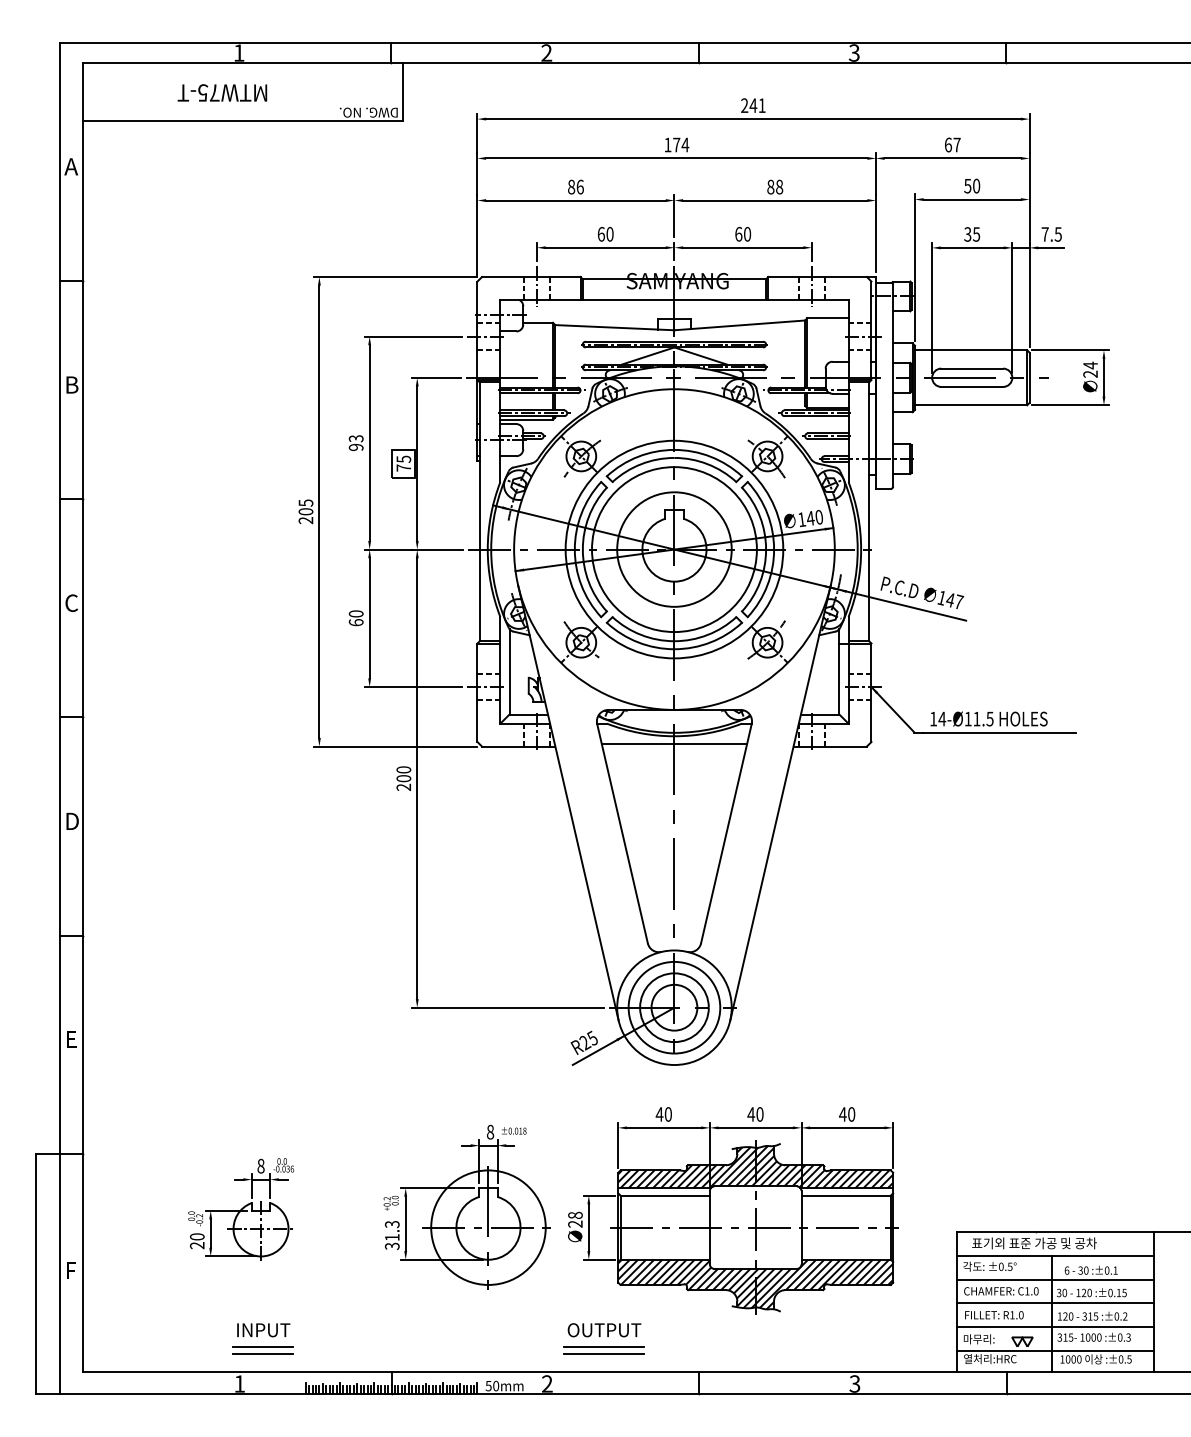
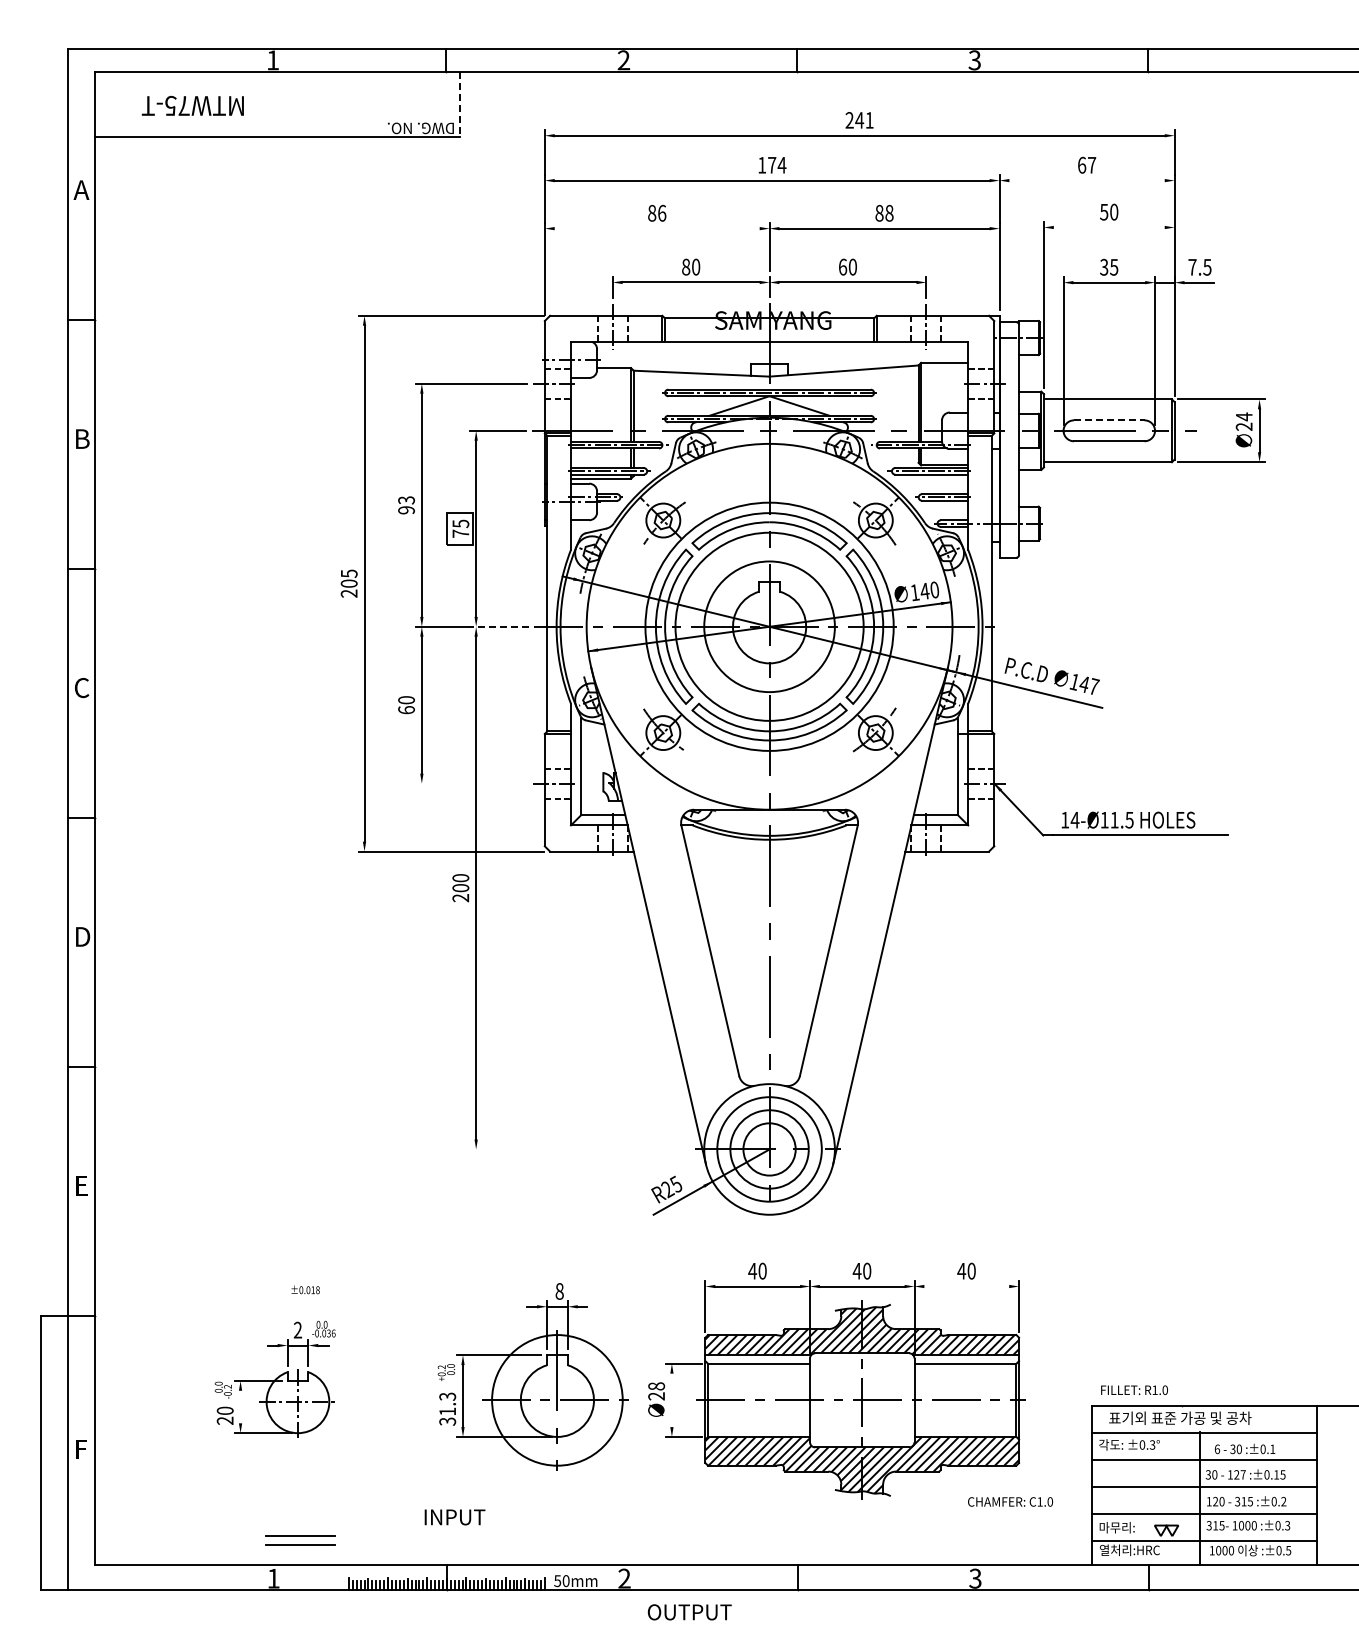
line: (402, 91) -> (459, 104), solid -> dashed
text: (222, 92) -> (192, 105), moved
line: (952, 158) -> (1086, 180), removed
line: (971, 199) -> (1108, 227), removed
line: (575, 200) -> (656, 228), removed
text: (601, 233) -> (686, 266), 60 -> 80
line: (972, 368) -> (1109, 420), solid -> dashed
line: (436, 549) -> (498, 626), solid -> dashed
line: (412, 686) -> (470, 783), removed
line: (674, 743) -> (769, 848), removed
line: (507, 1007) -> (579, 1149), removed
line: (847, 1127) -> (966, 1286), removed
text: (513, 1130) -> (305, 1289), moved
text: (260, 1165) -> (297, 1329), 8 -> 2
line: (588, 1227) -> (671, 1400), removed
line: (210, 1233) -> (240, 1406), removed
text: (1010, 1266) -> (1152, 1444), ±0.5° -> ±0.3°
text: (1001, 1290) -> (1010, 1501), moved
text: (1089, 1292) -> (1242, 1474), 120 -> 127
text: (994, 1314) -> (1134, 1389), moved
text: (263, 1330) -> (454, 1517), moved
text: (604, 1330) -> (689, 1612), moved
line: (603, 1347) -> (688, 1536), removed
line: (603, 1354) -> (688, 1544), removed

